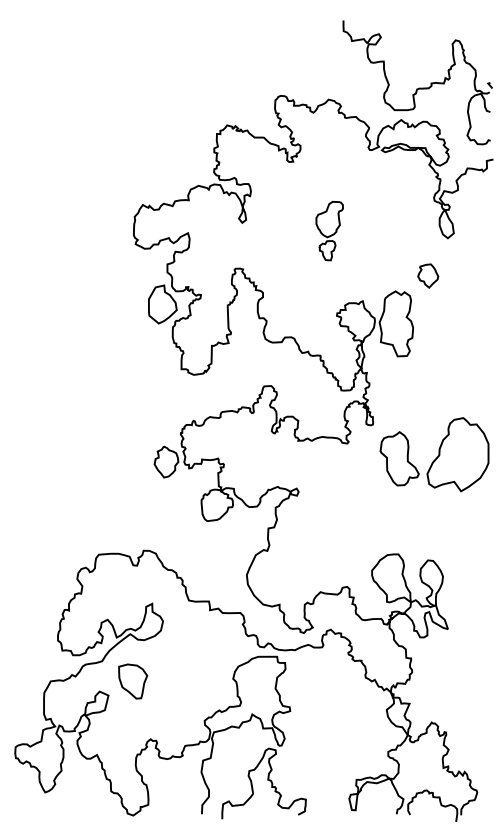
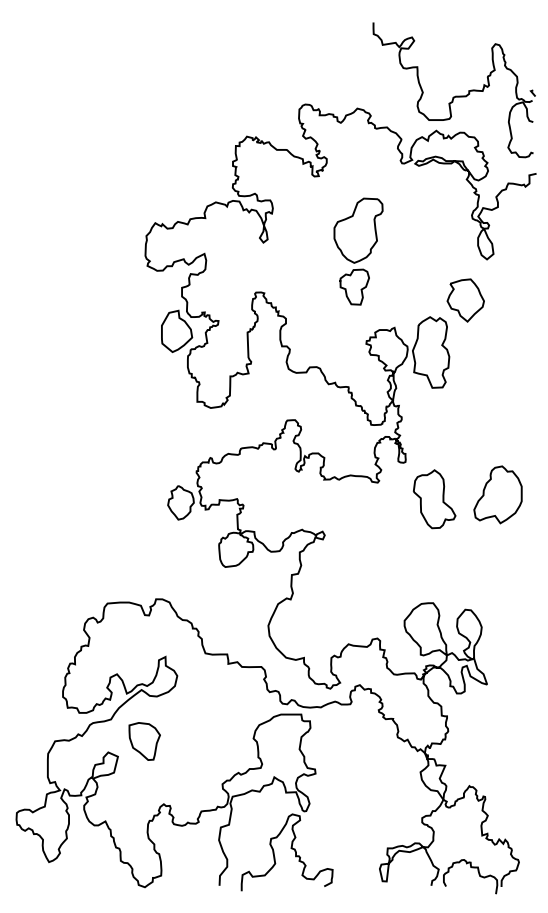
part: (329, 231) -> (358, 251), size x1.67
part: (428, 276) -> (465, 300), size x1.67
part: (457, 454) -> (497, 494), size x0.71

